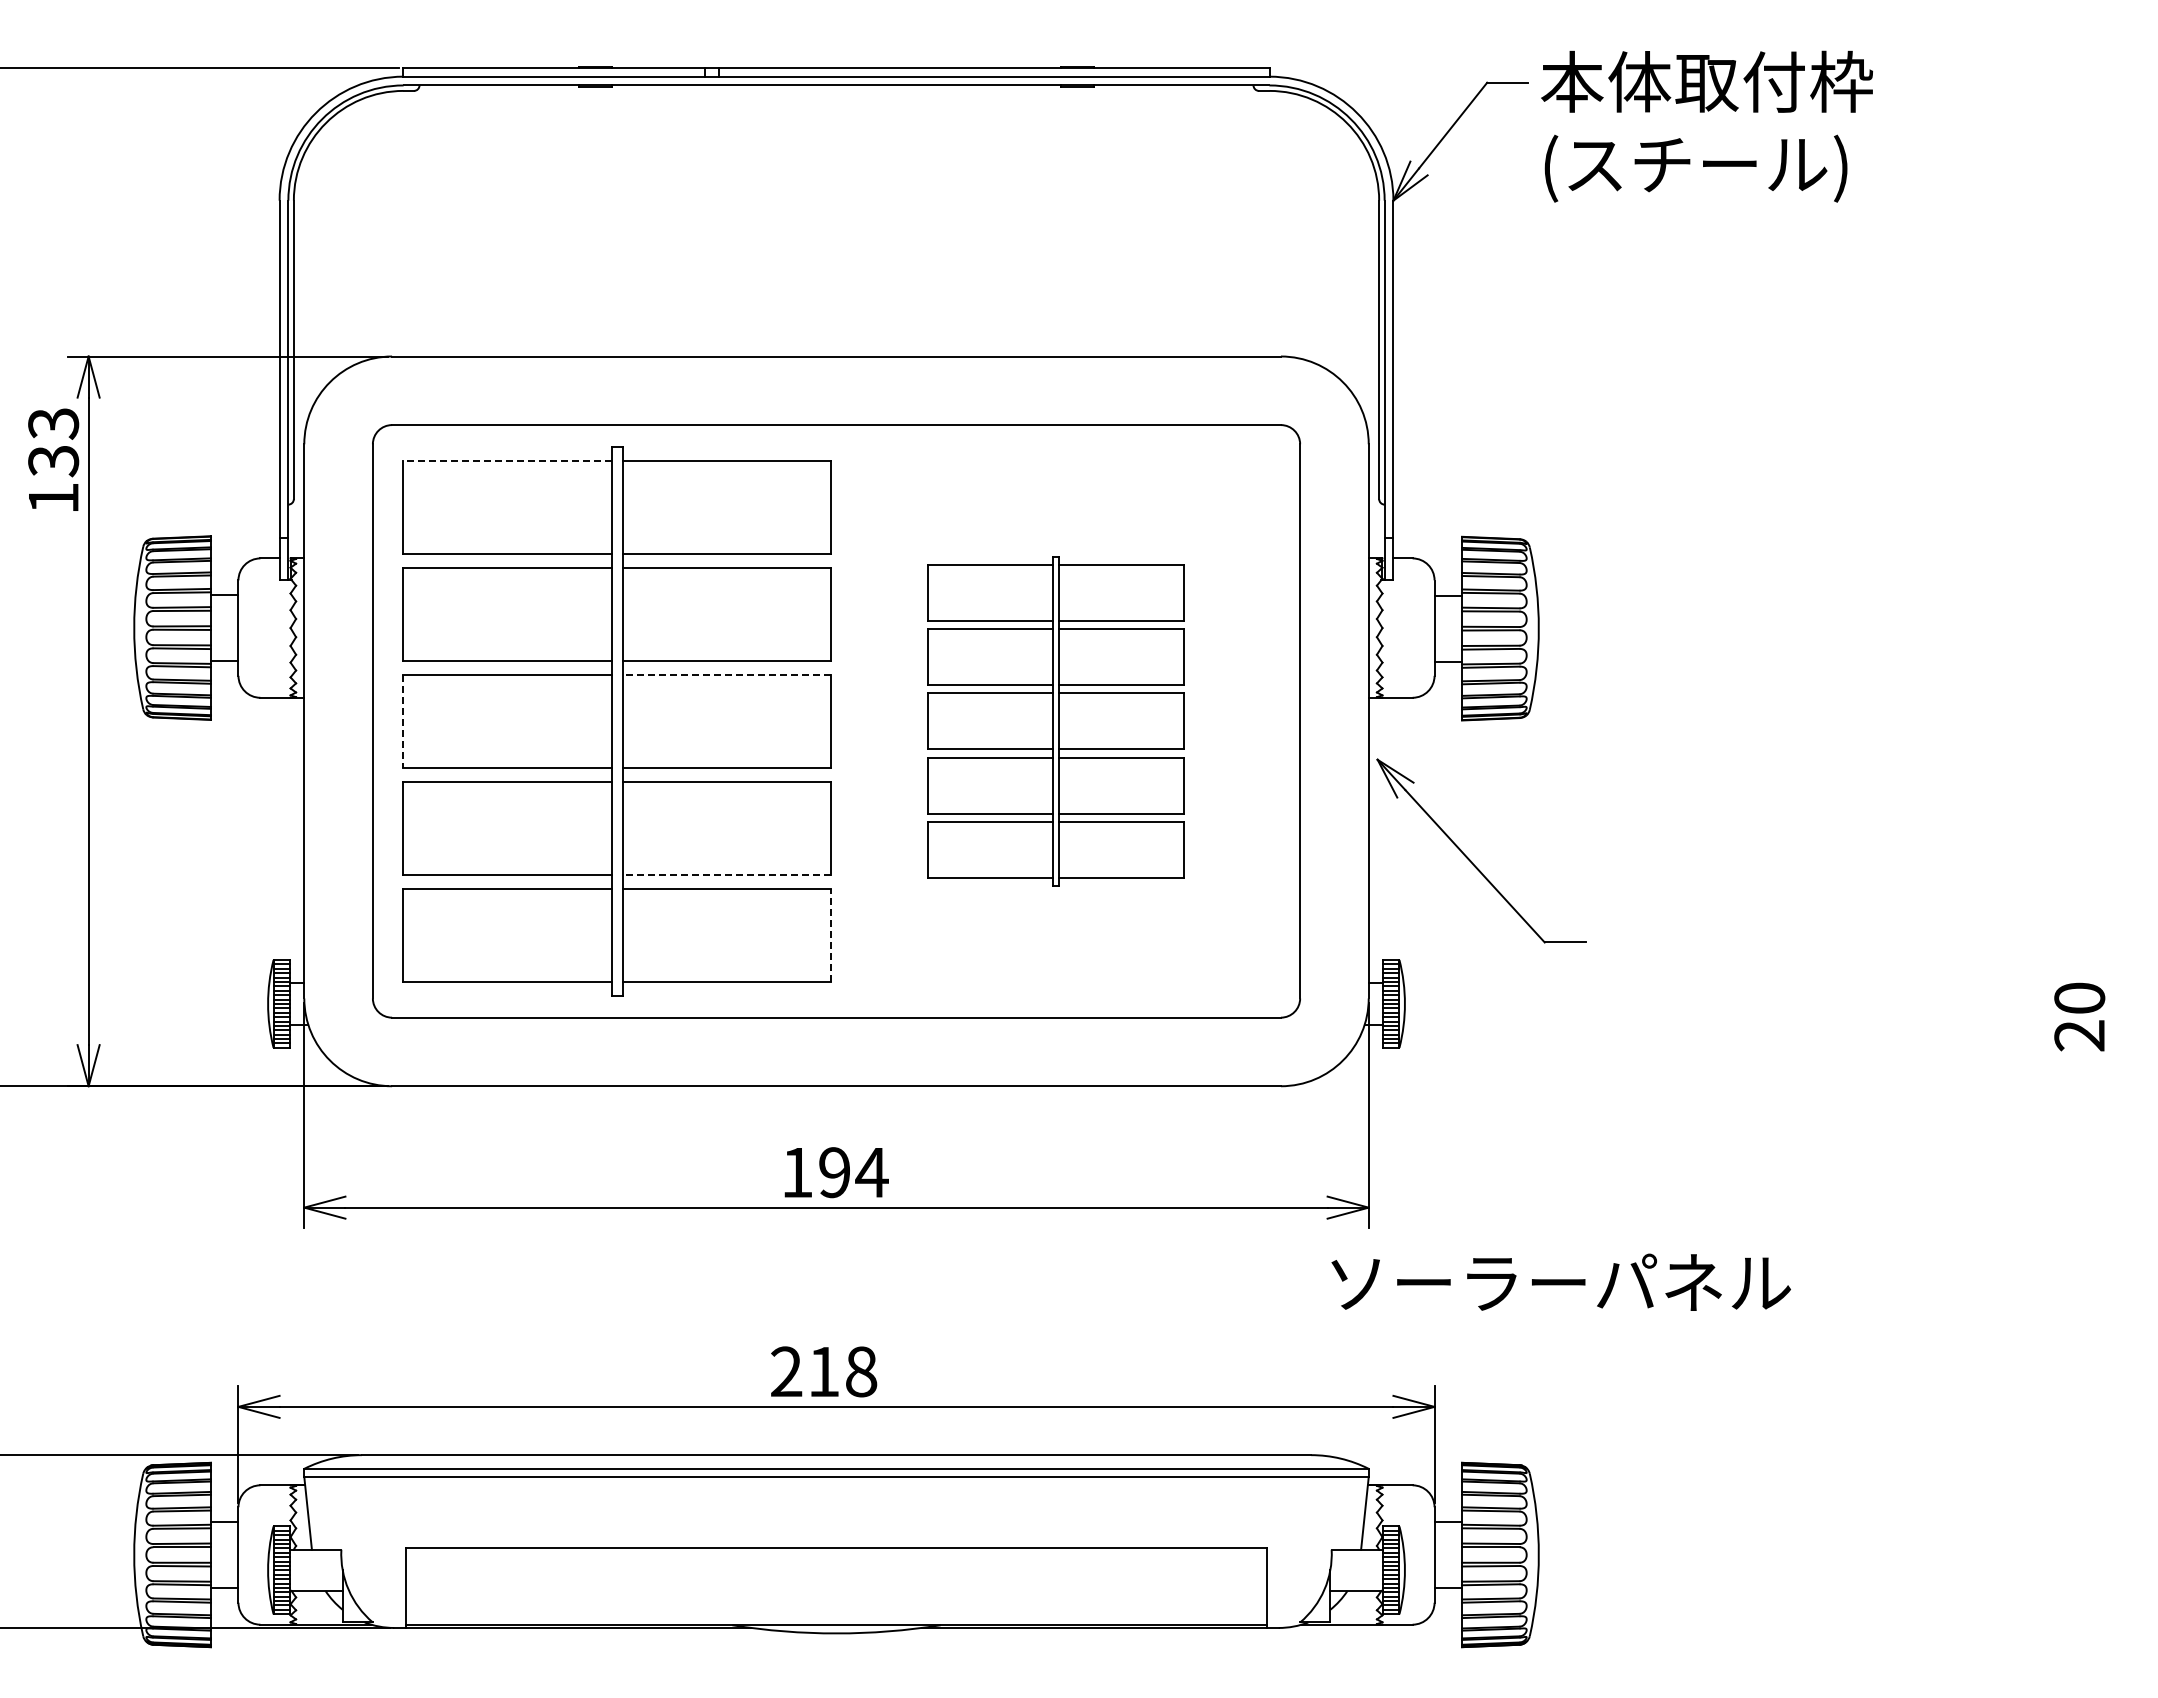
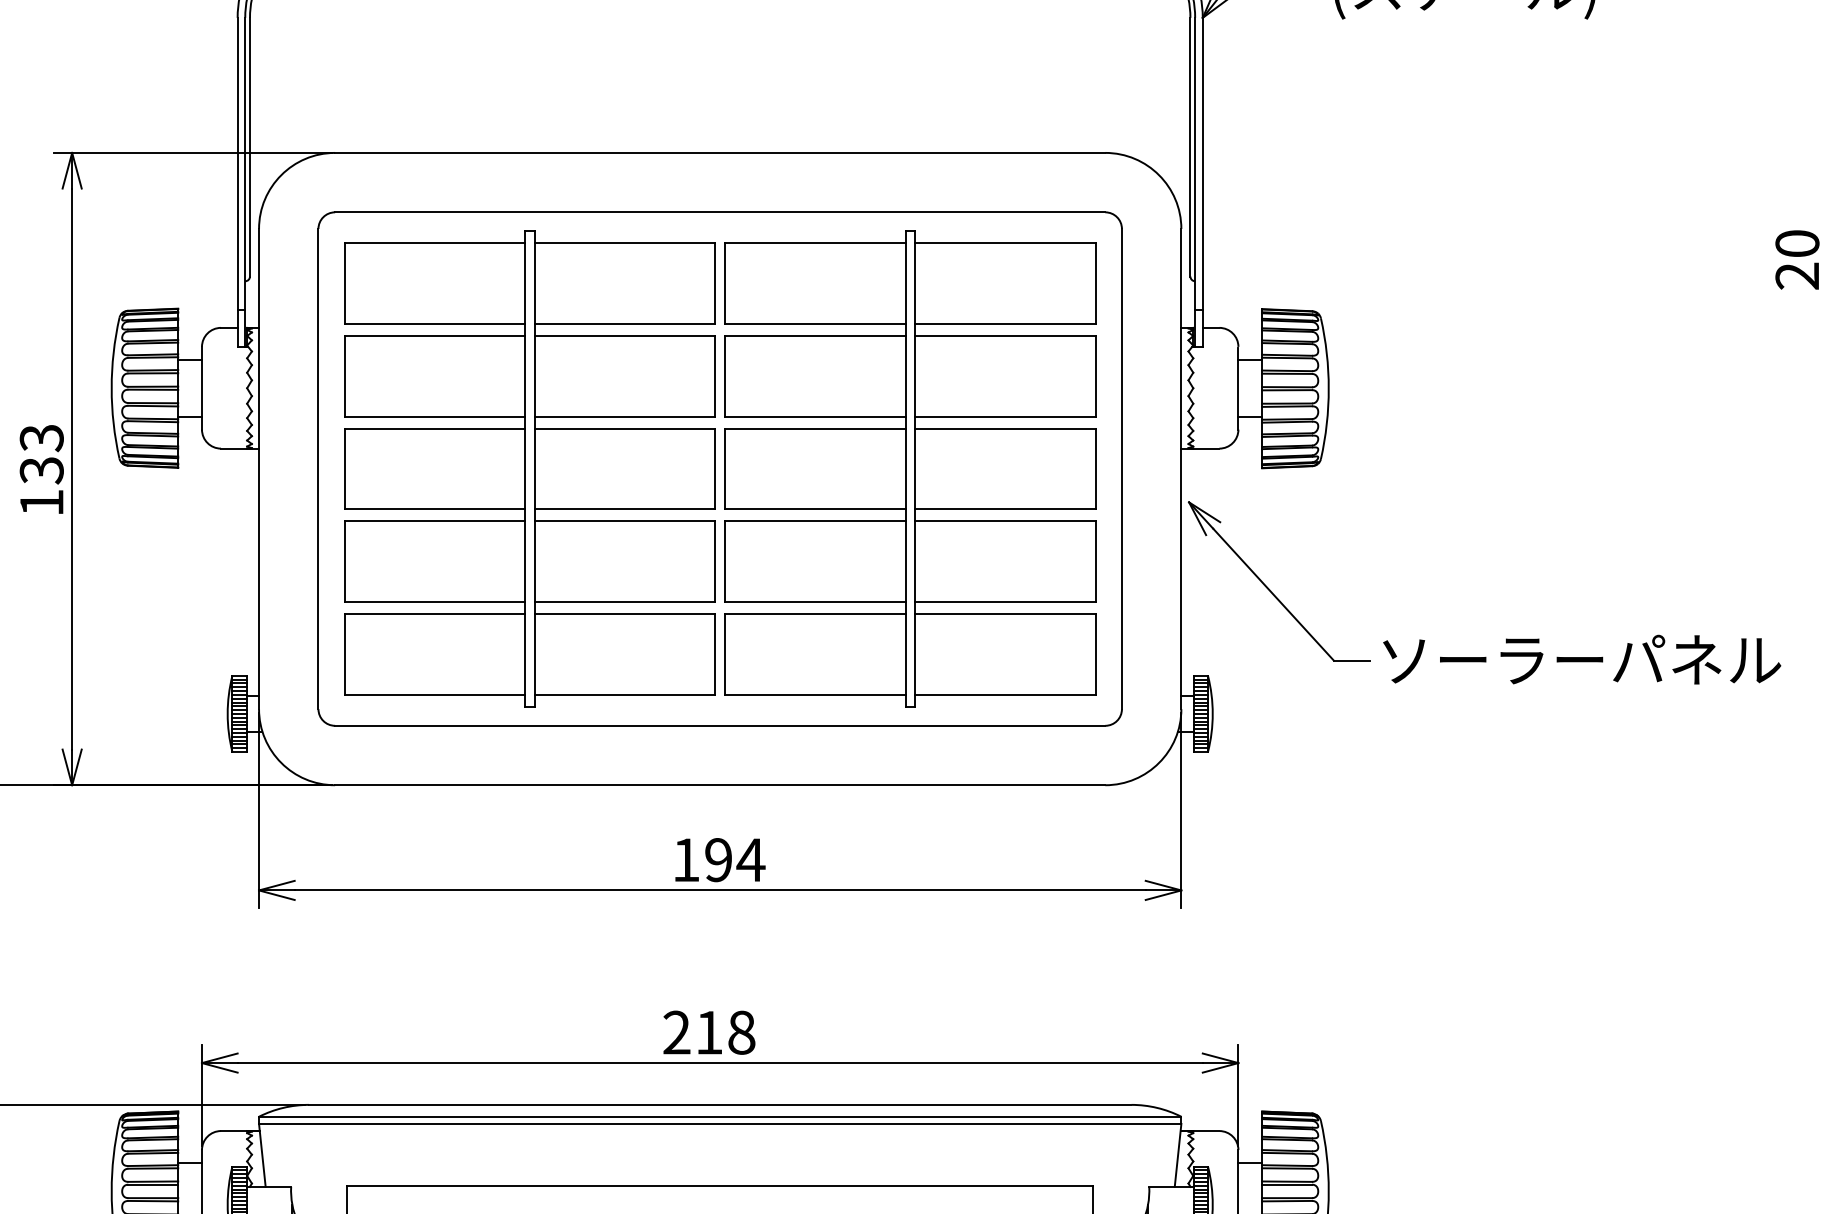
text: (53, 459) -> (41, 469), moved
line: (506, 460) -> (434, 243), dashed -> solid
line: (726, 674) -> (624, 428), dashed -> solid
line: (403, 721) -> (345, 469), dashed -> solid
part: (1055, 721) -> (909, 469), size x1.67
line: (726, 875) -> (624, 602), dashed -> solid
line: (831, 935) -> (715, 654), dashed -> solid
text: (2079, 1016) -> (1797, 259), moved
text: (1560, 1281) -> (1581, 658), moved

